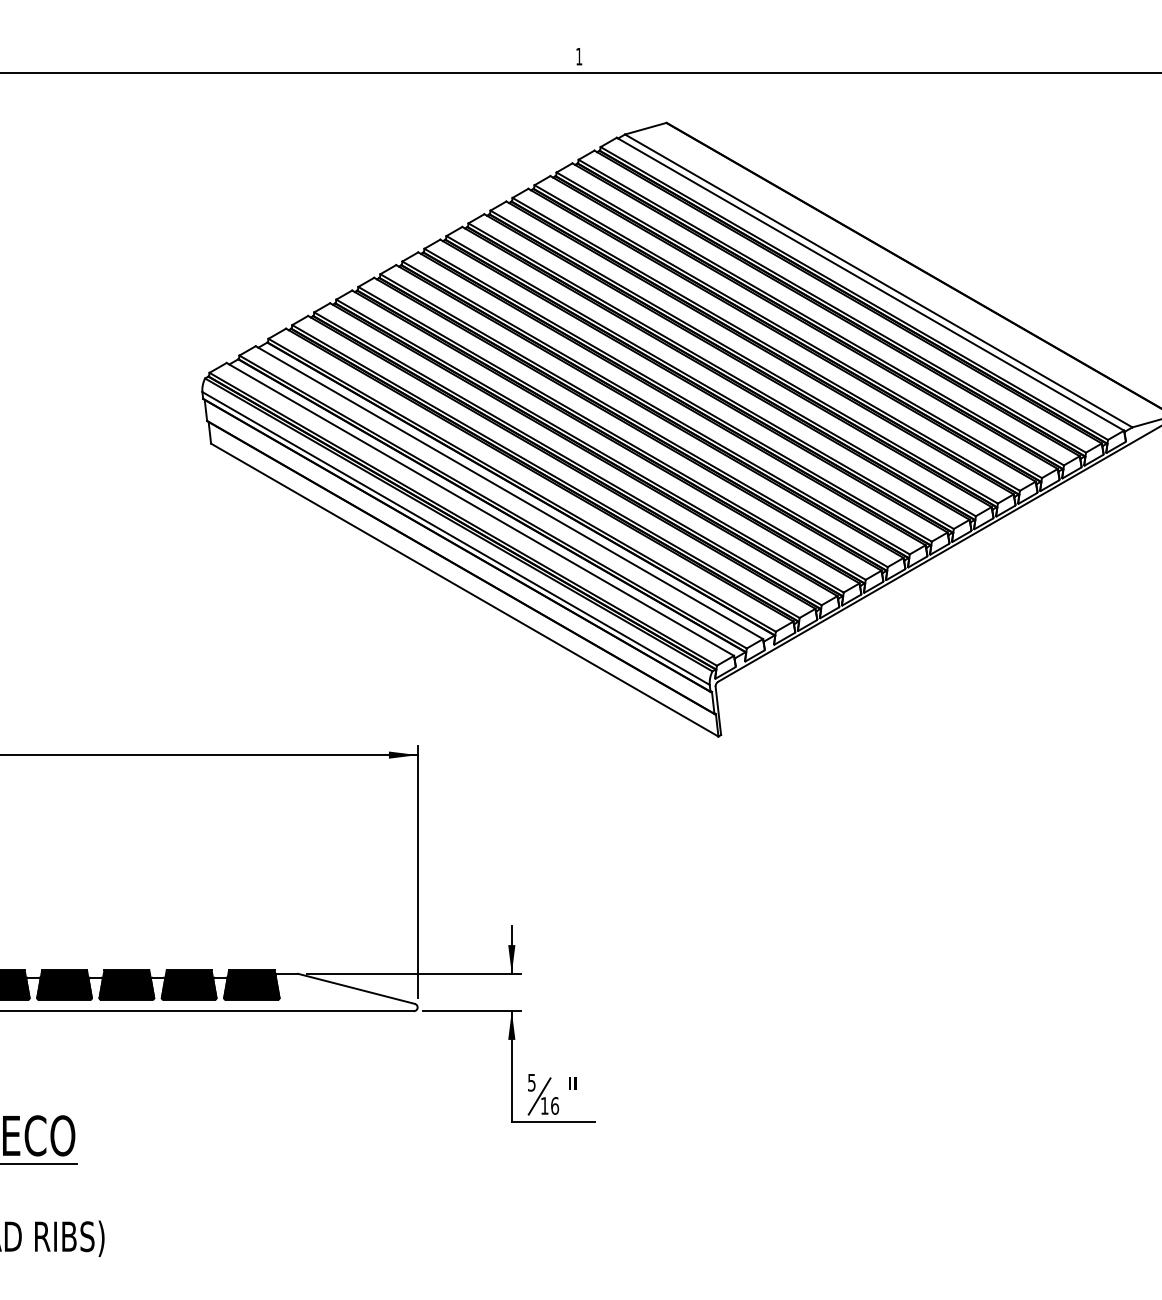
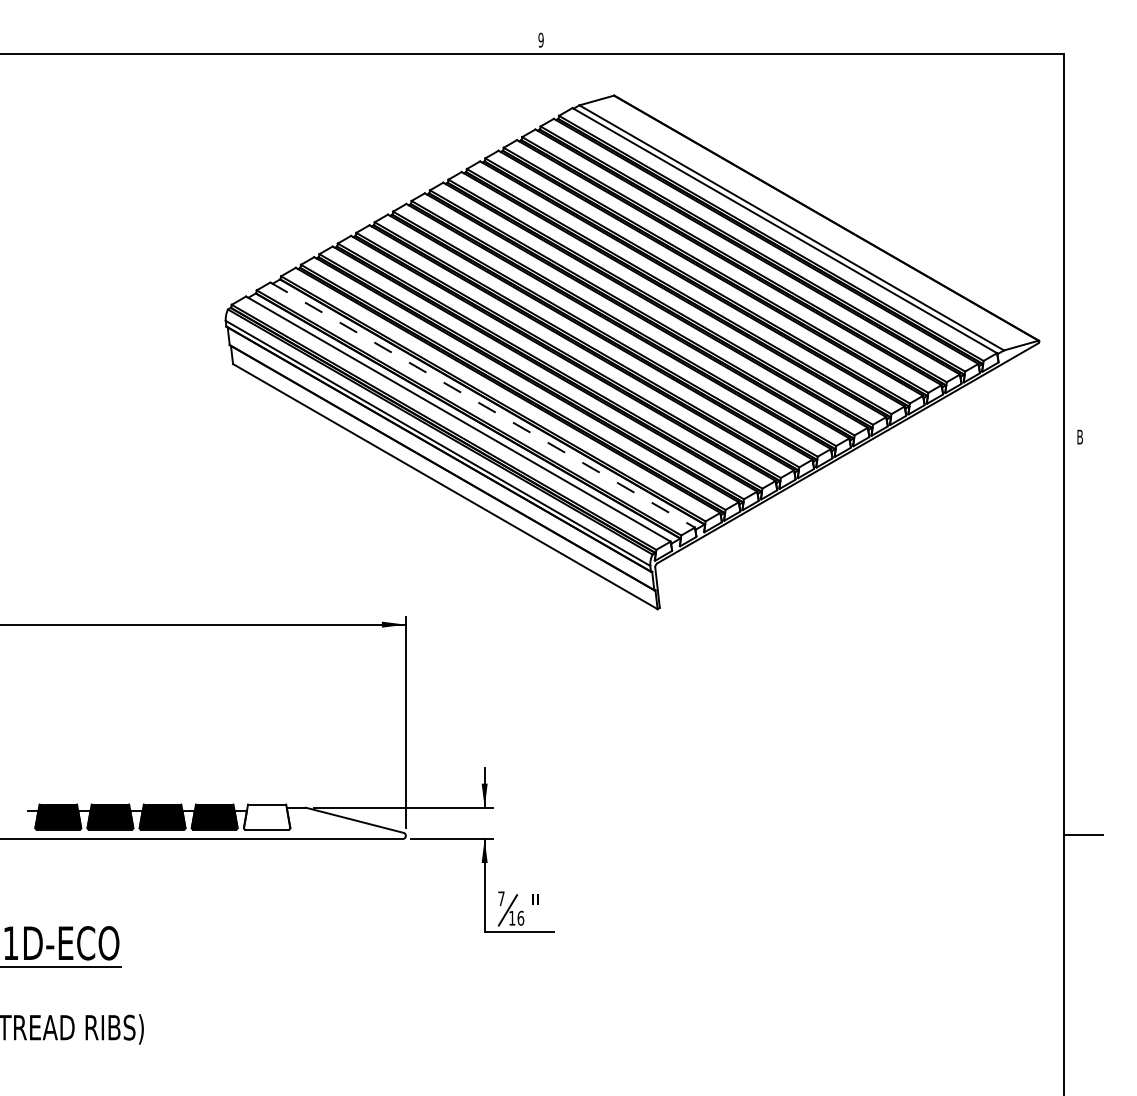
text: (578, 55) -> (540, 39), 1 -> 9
line: (510, 493) -> (483, 405), solid -> dashed
fill: (251, 984) -> (266, 816), removed
text: (531, 1082) -> (501, 898), 5 -> 7

